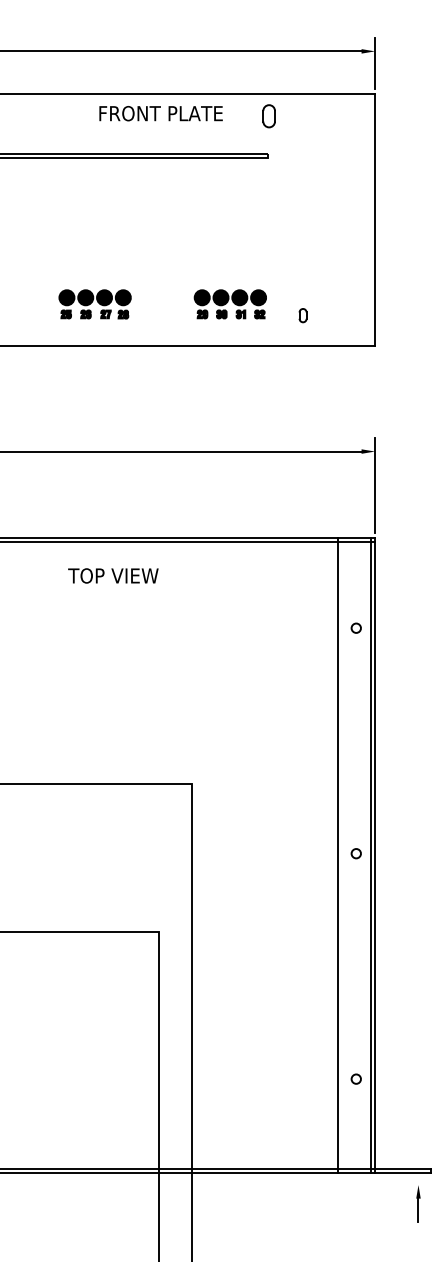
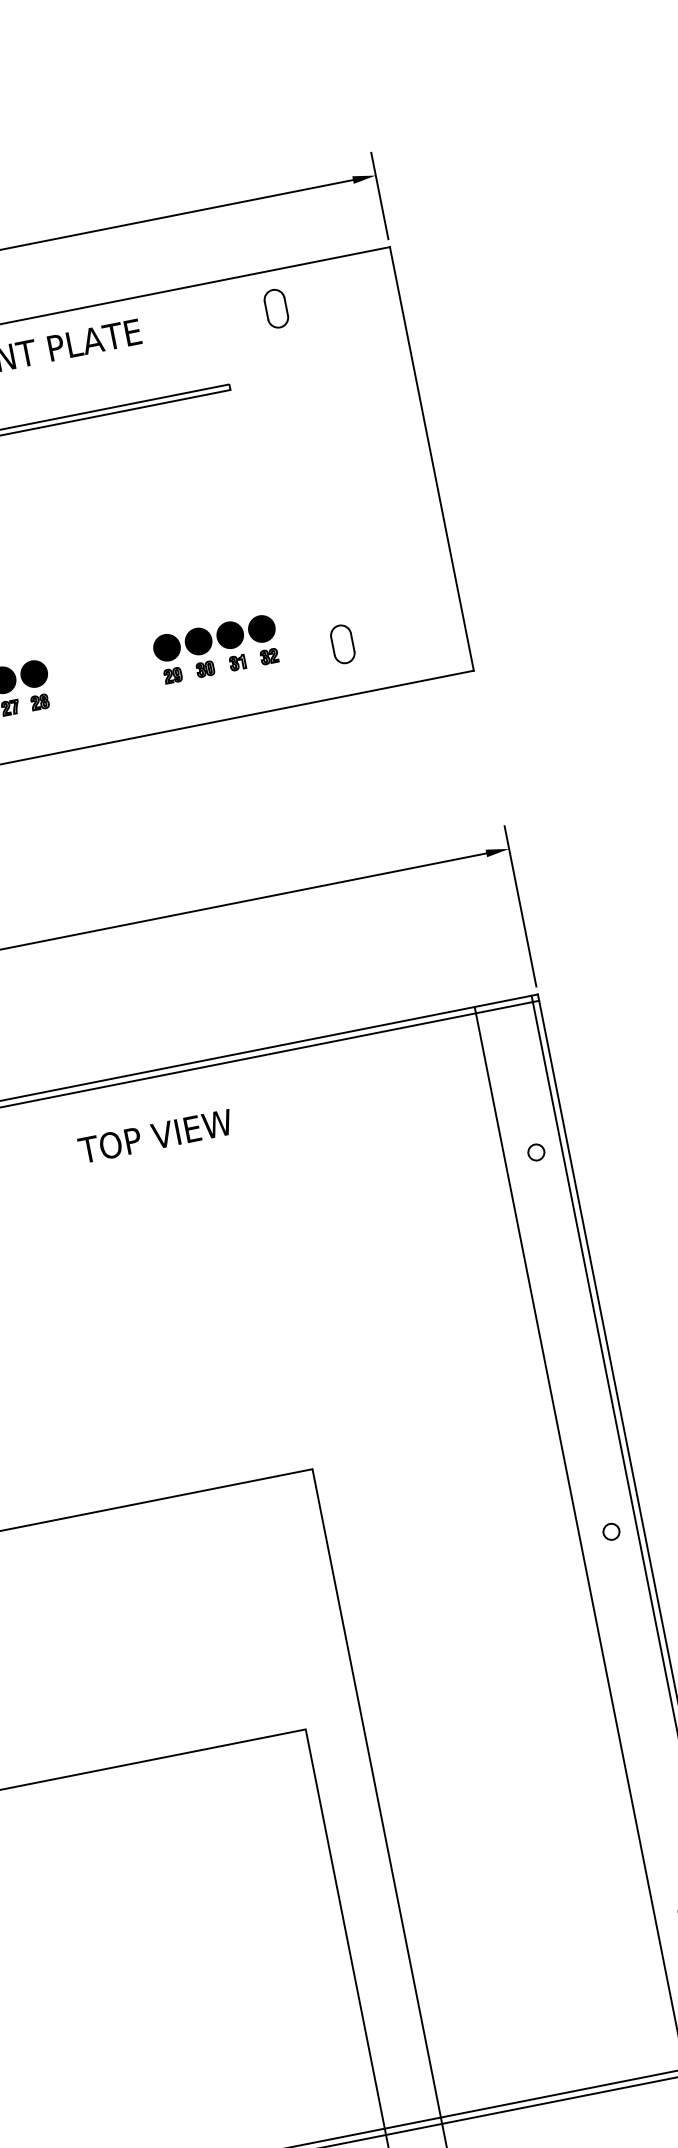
part: (268, 116) -> (275, 309), moved
part: (302, 315) -> (341, 644), size x1.67
text: (113, 575) -> (155, 1135), moved

